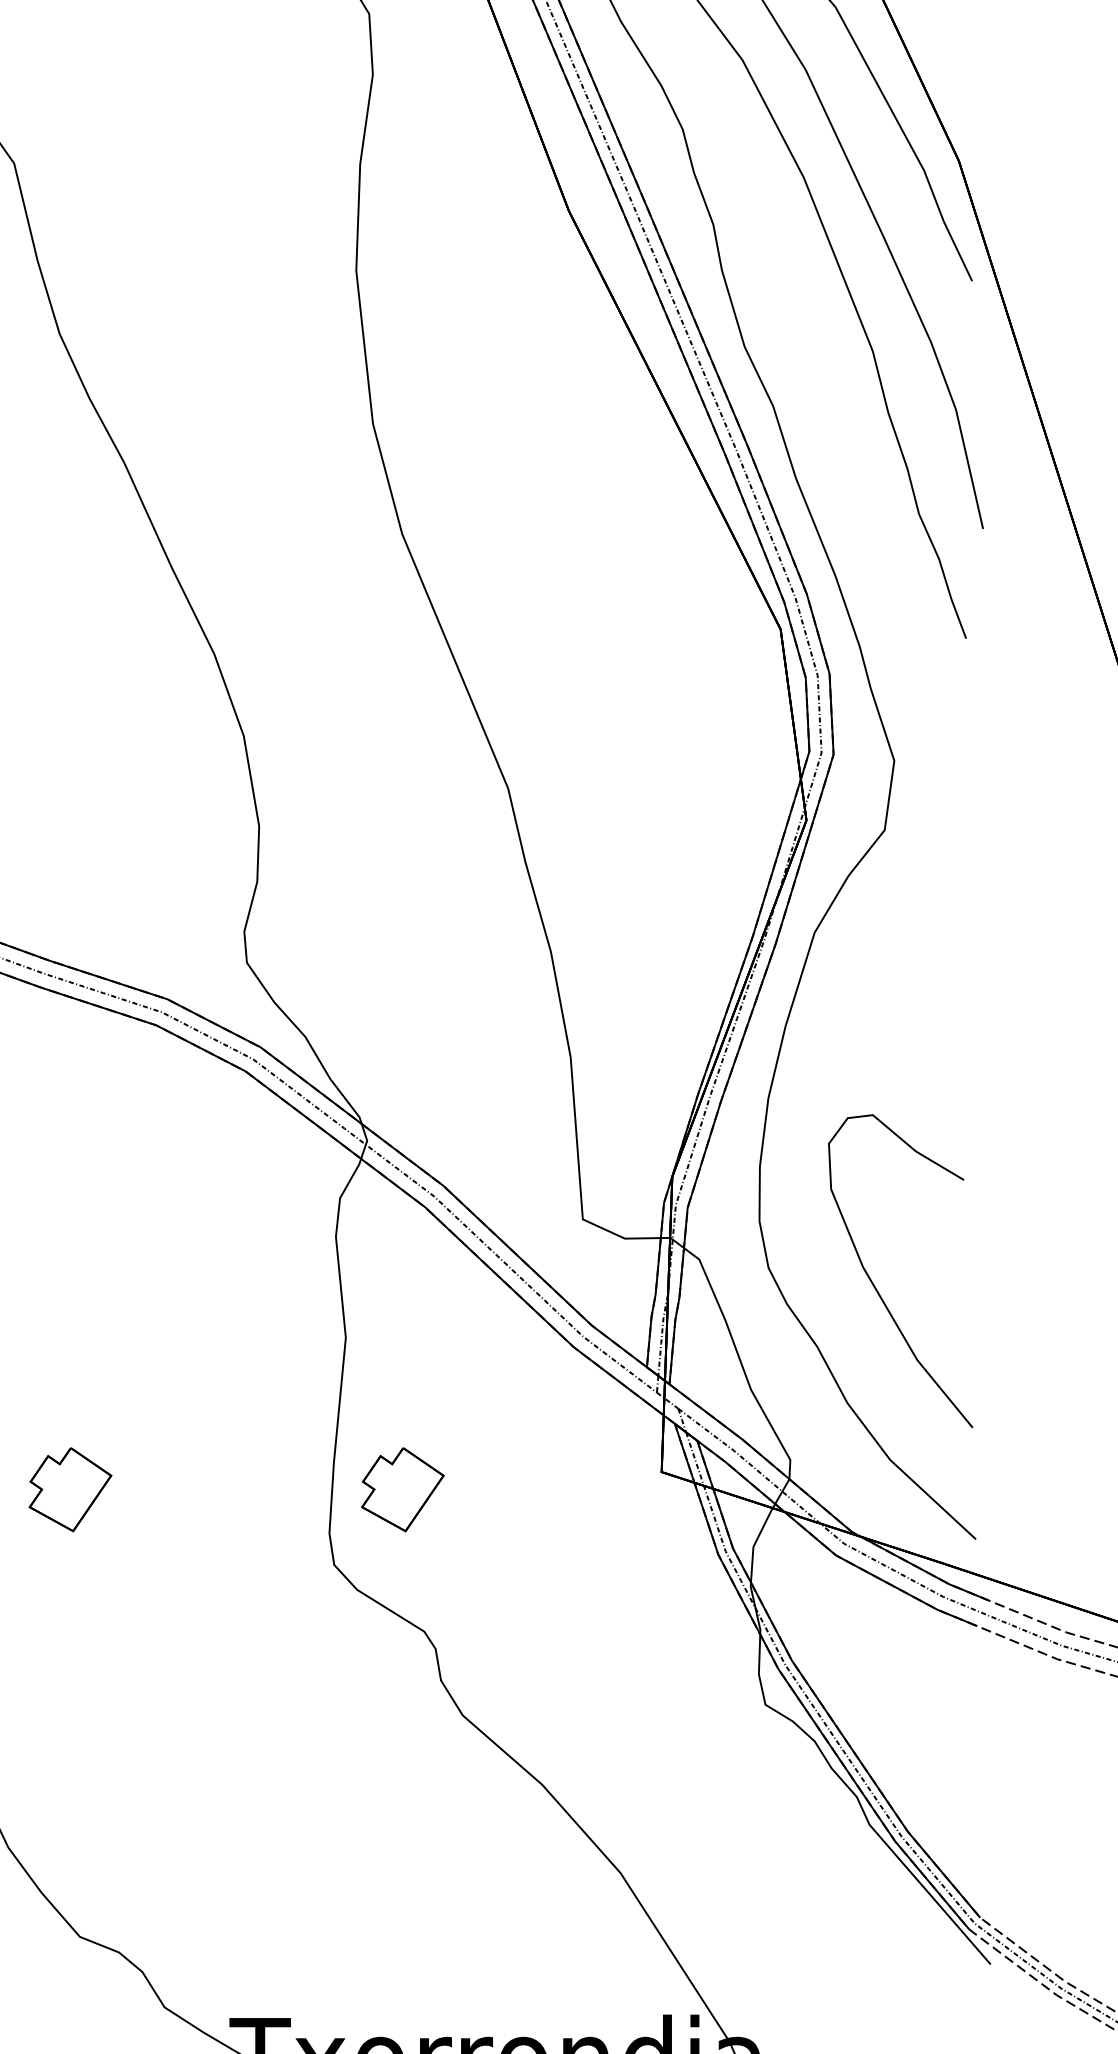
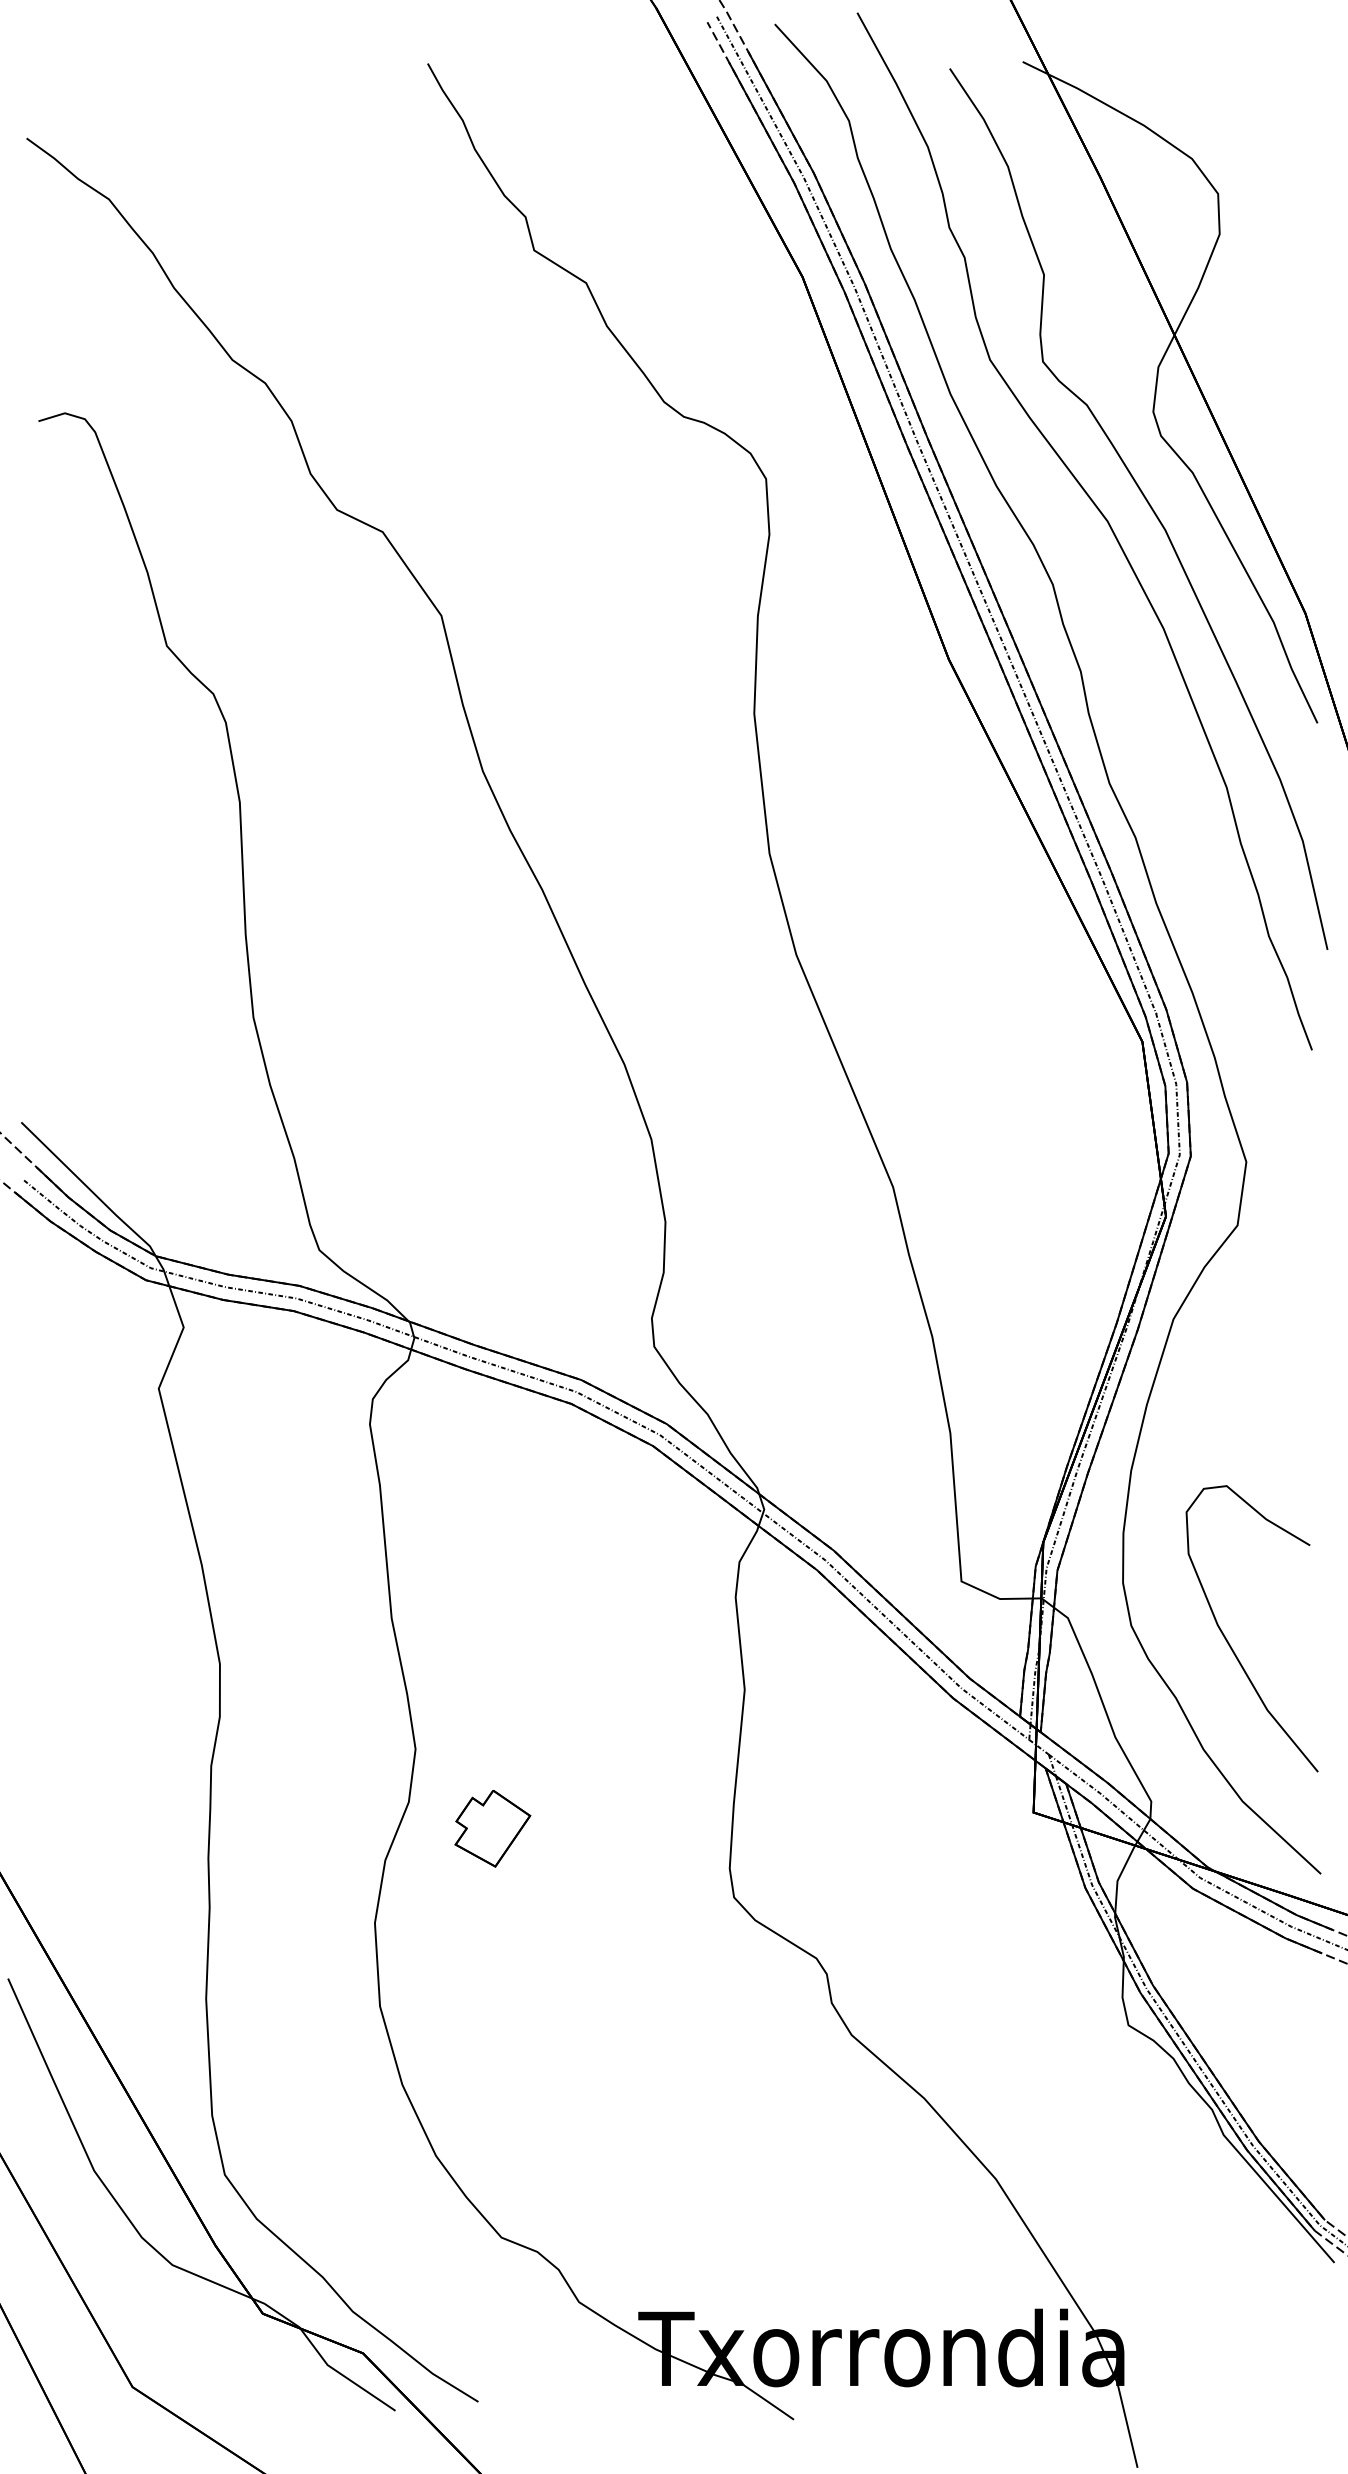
part: (402, 1489) -> (796, 1828), removed

